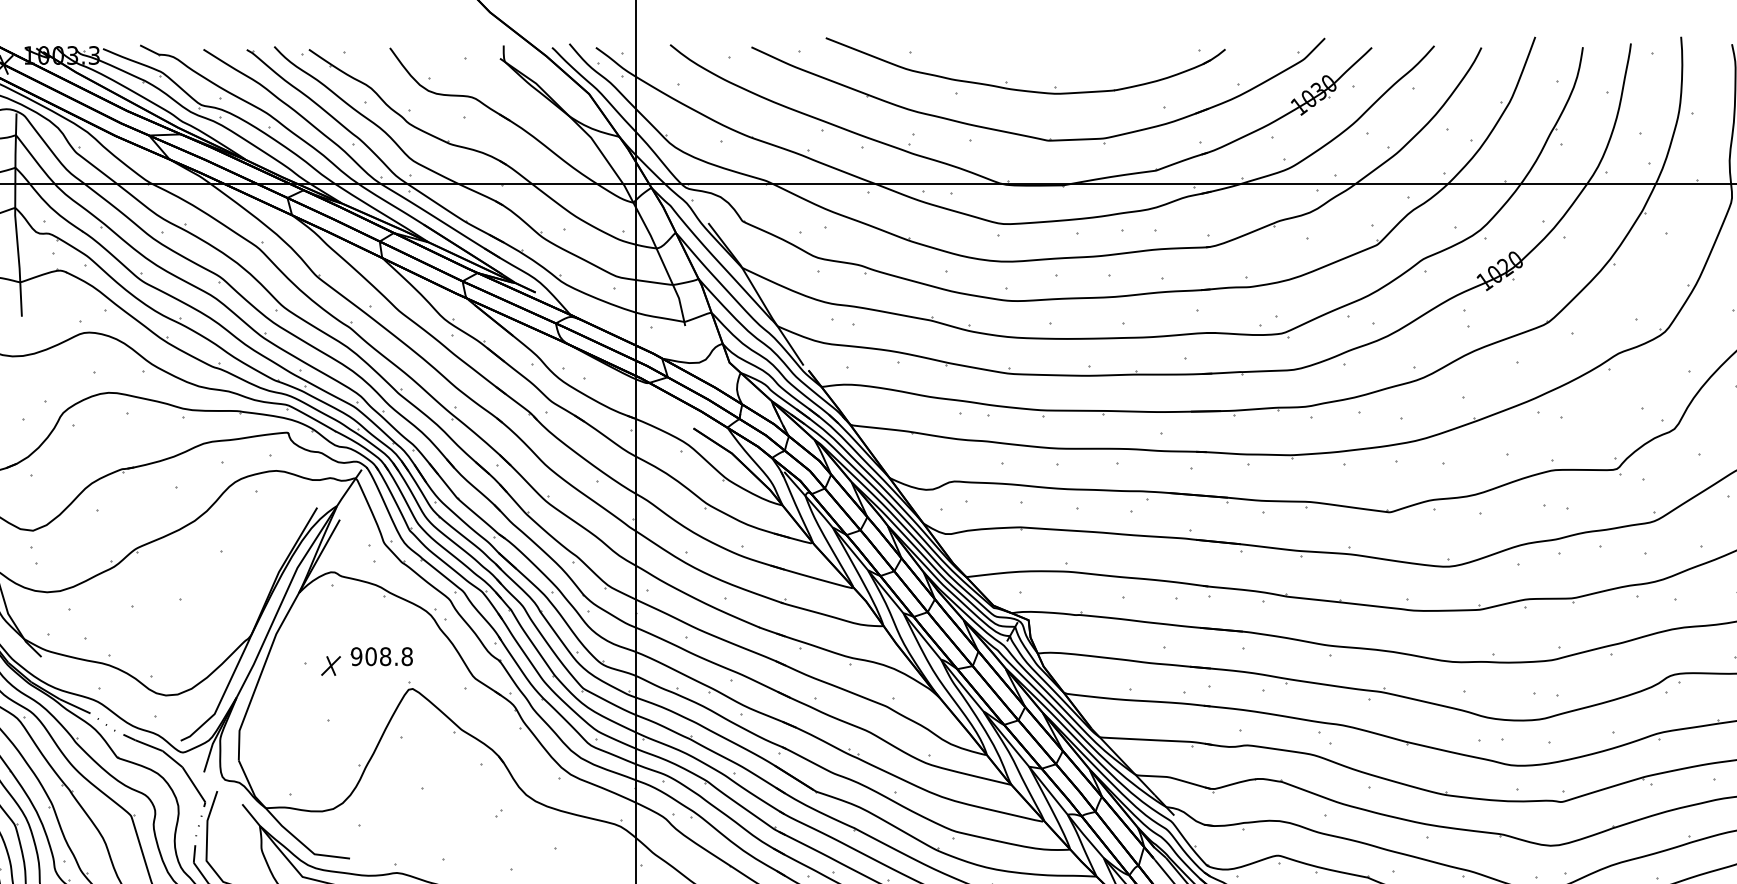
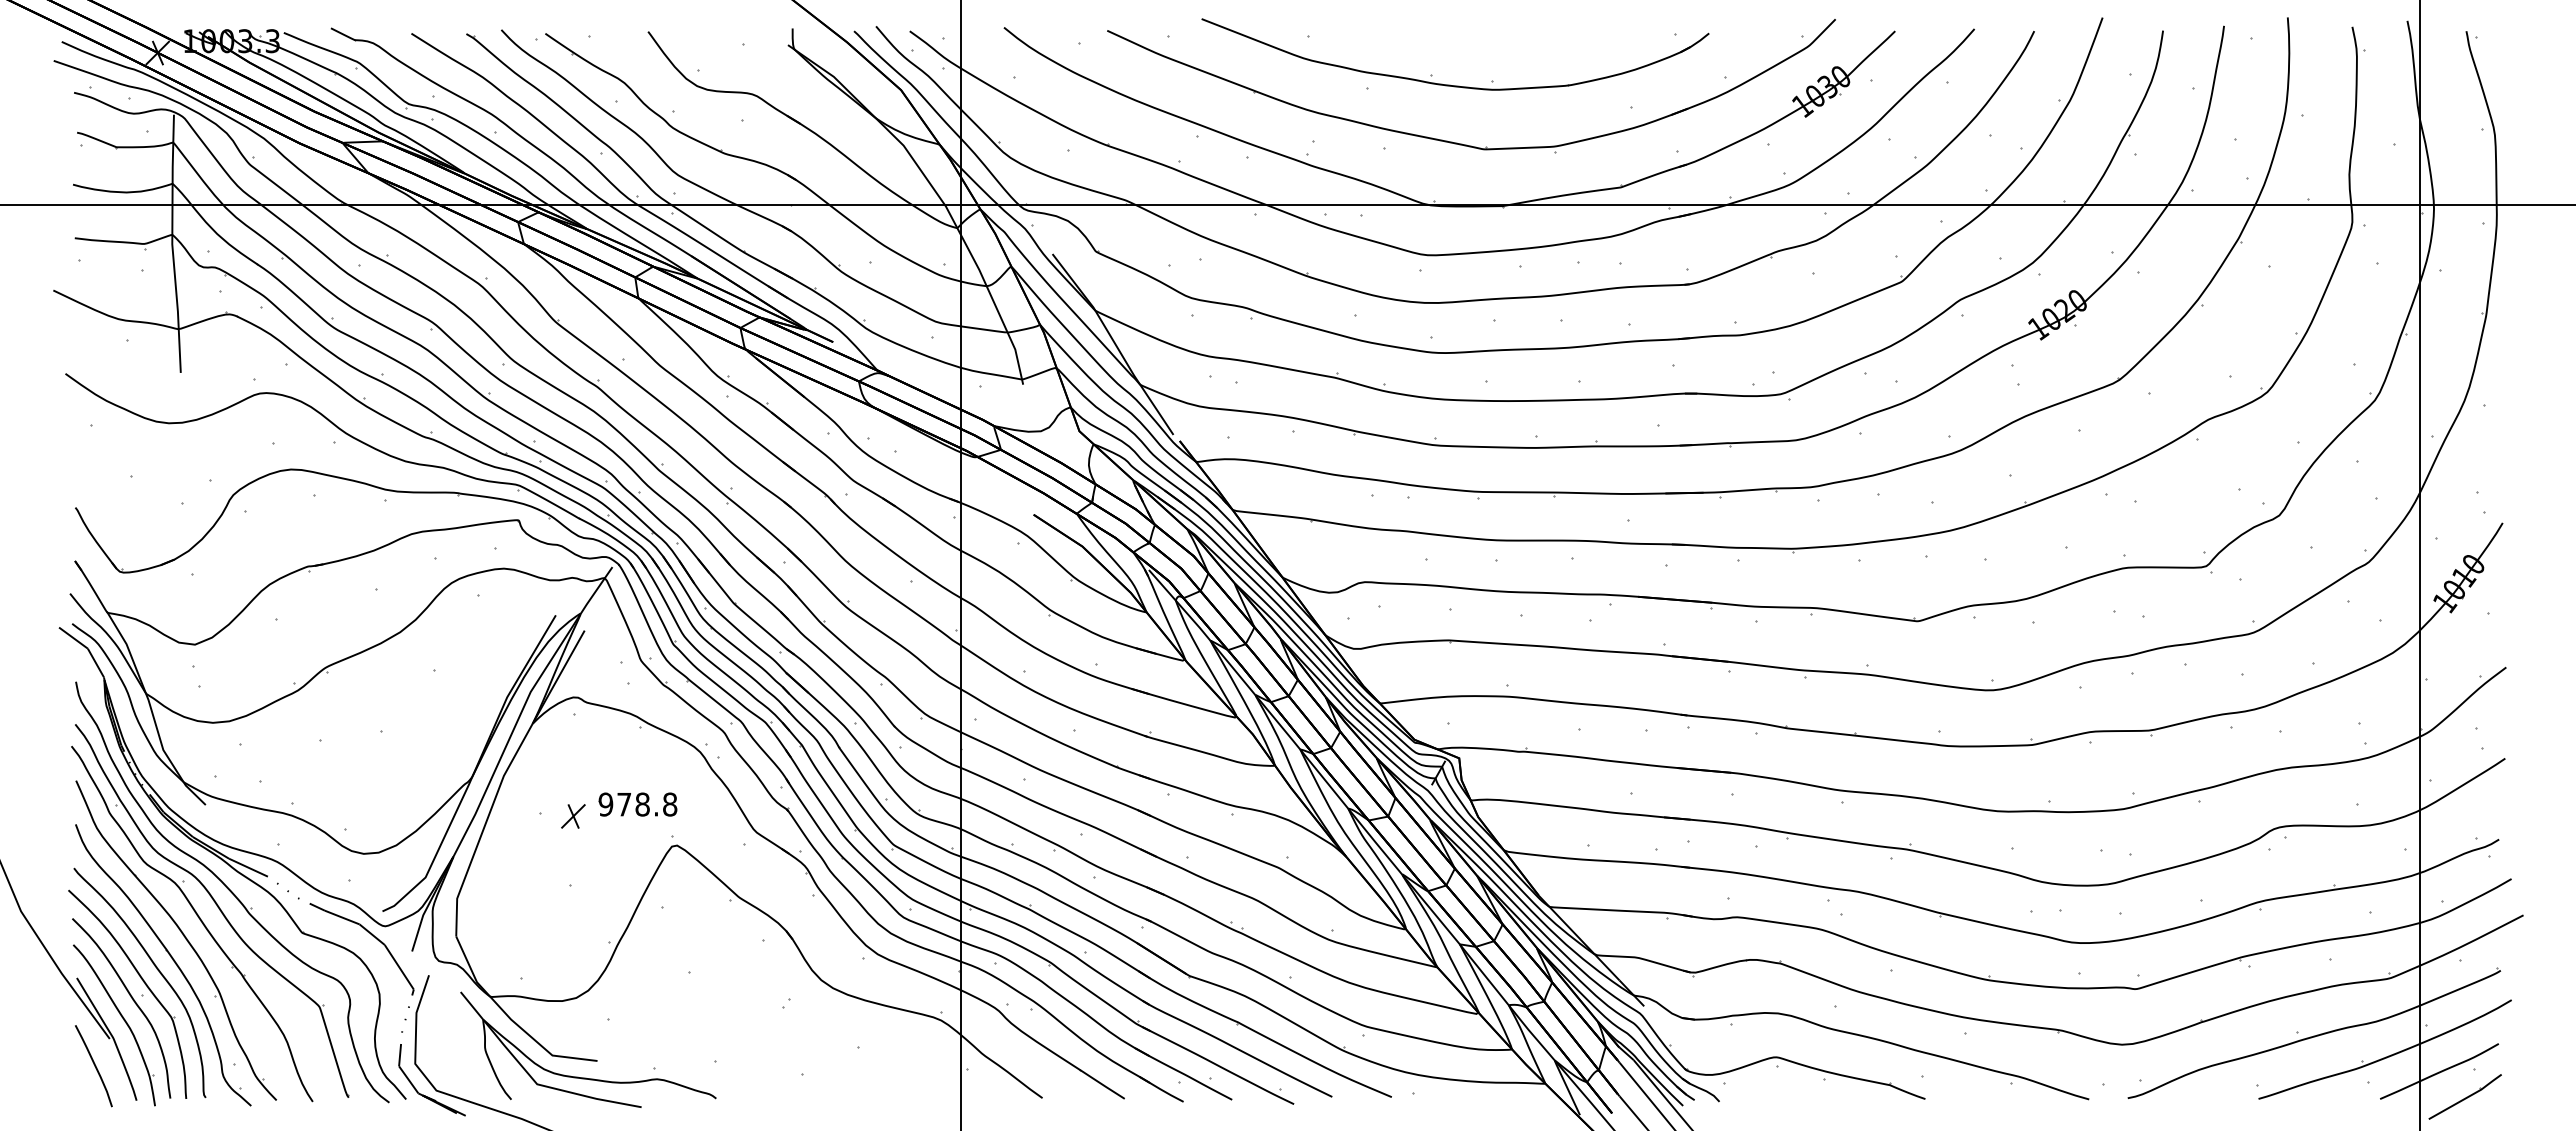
text: (371, 656) -> (624, 804), 908.8 -> 978.8

